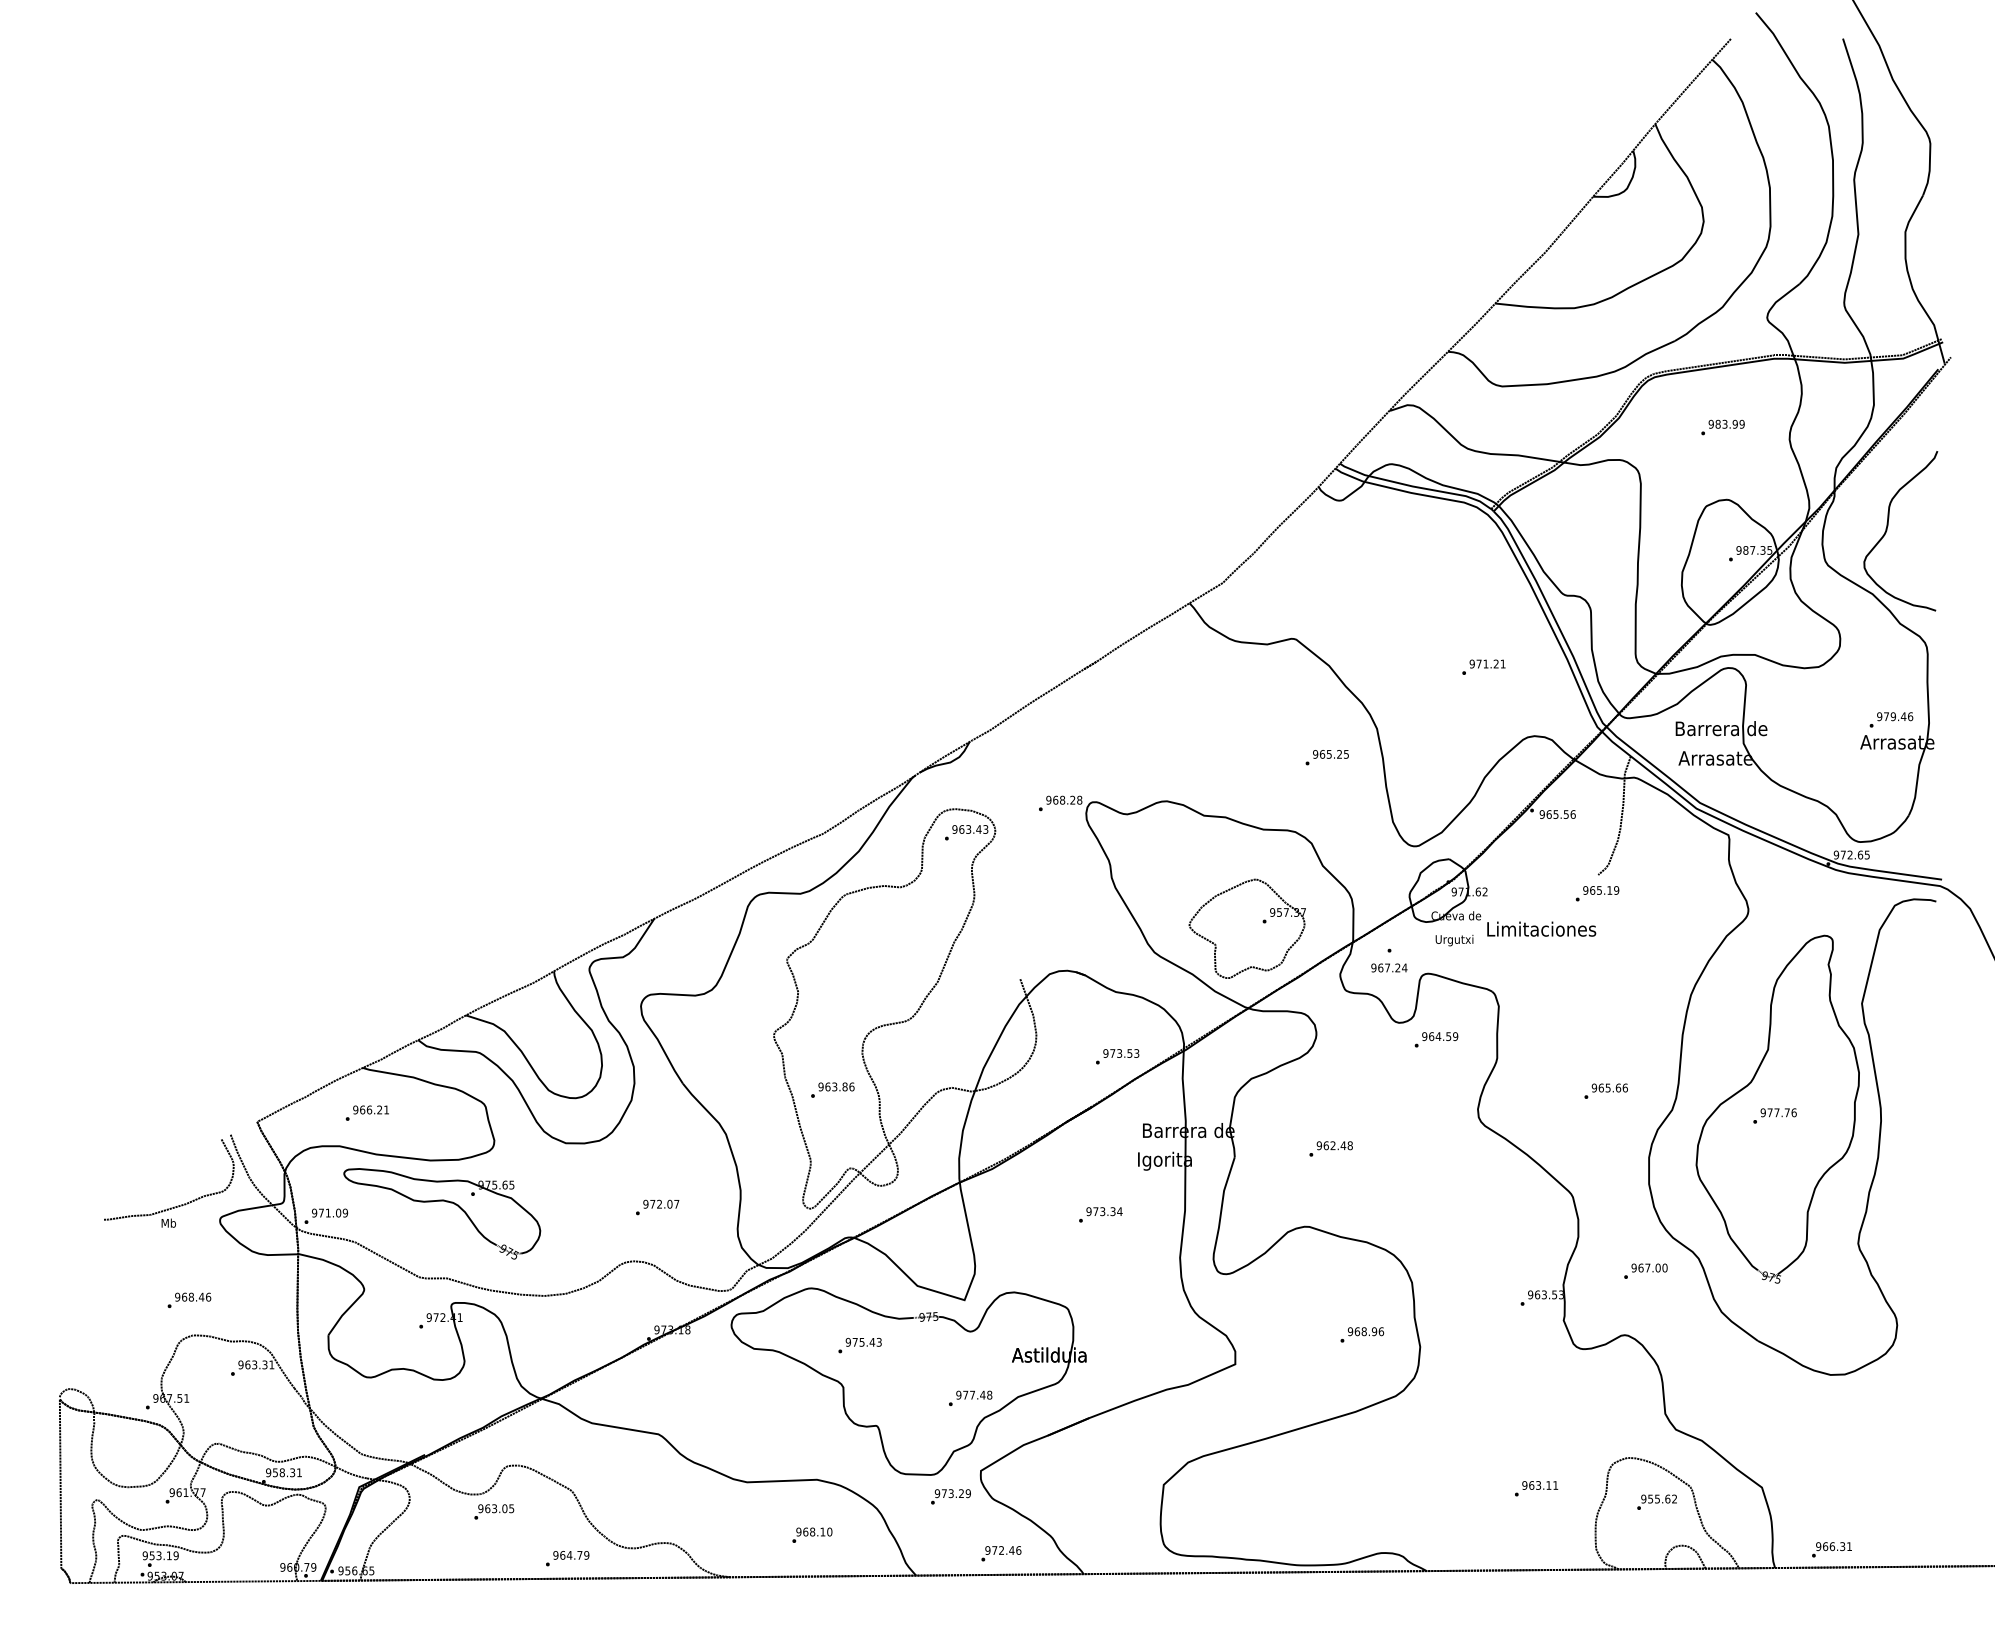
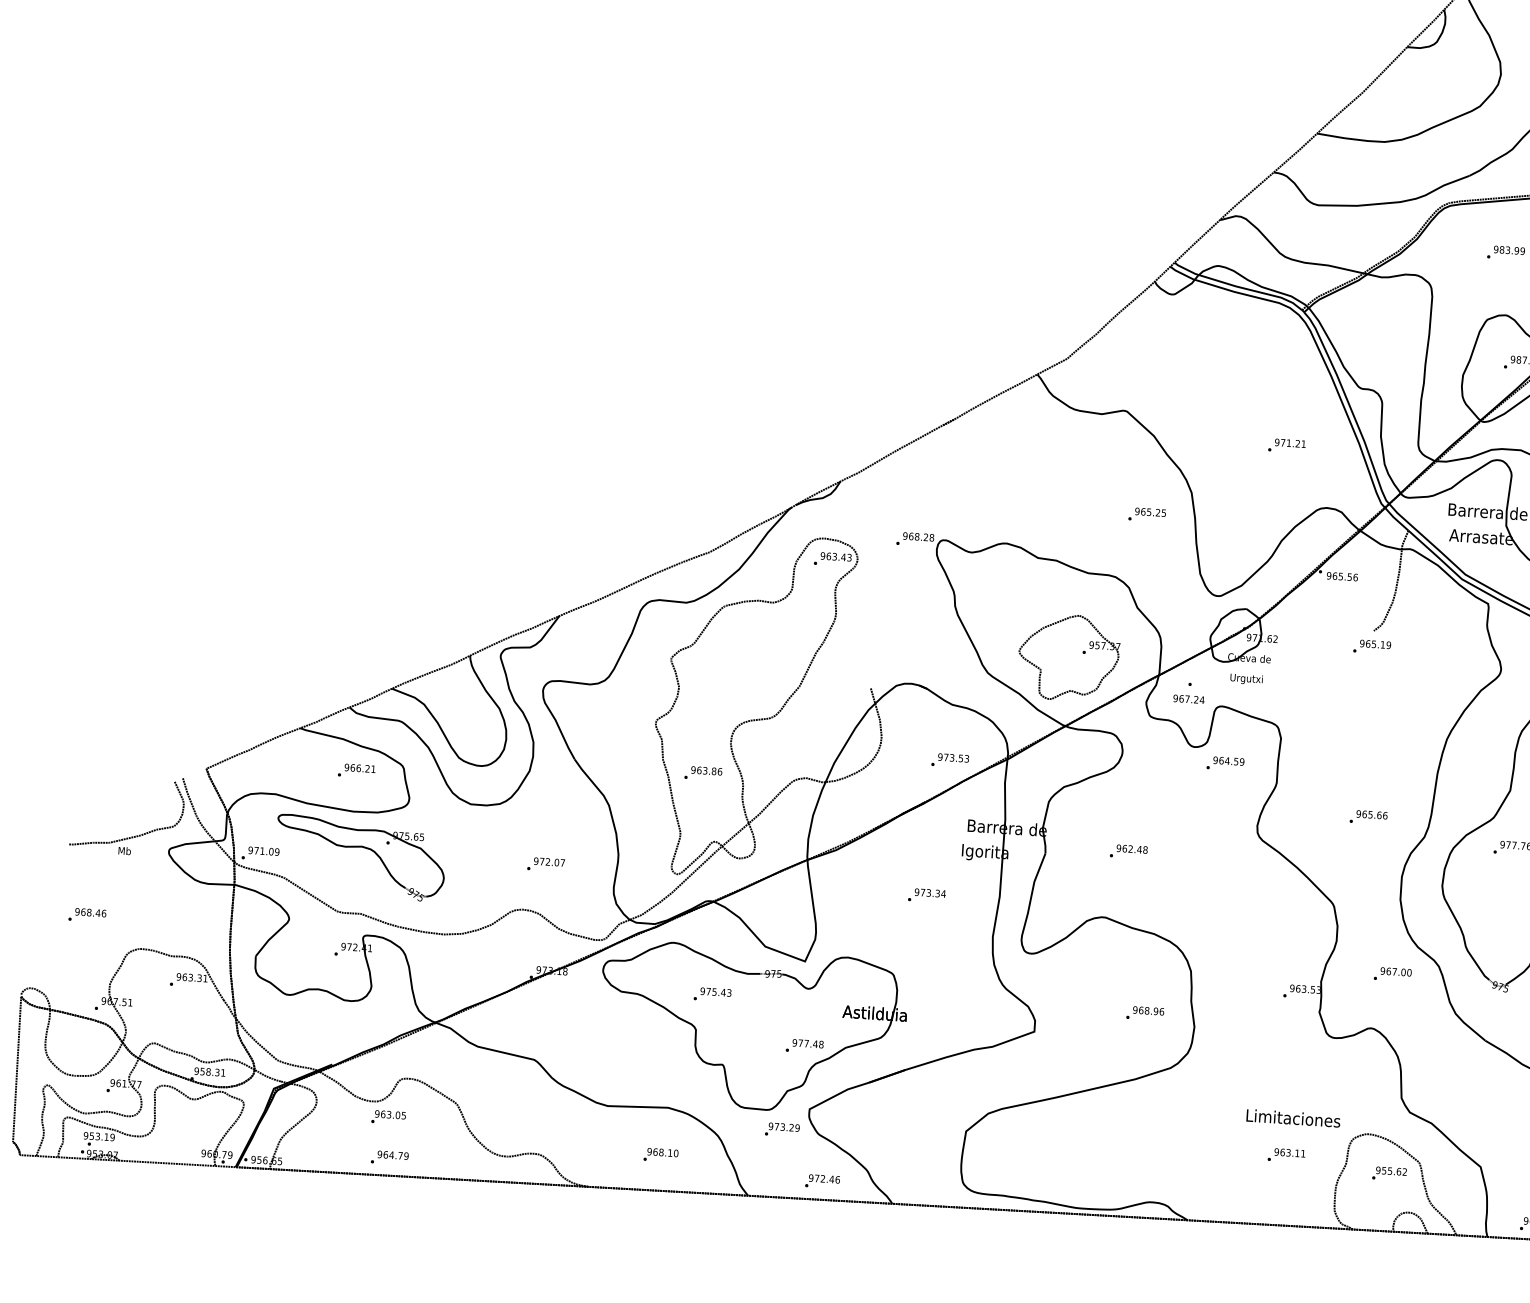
text: (1541, 928) -> (1293, 1117), moved
text: (366, 1112) -> (356, 770), moved
text: (189, 1300) -> (87, 915), moved
text: (567, 1558) -> (389, 1157), moved

